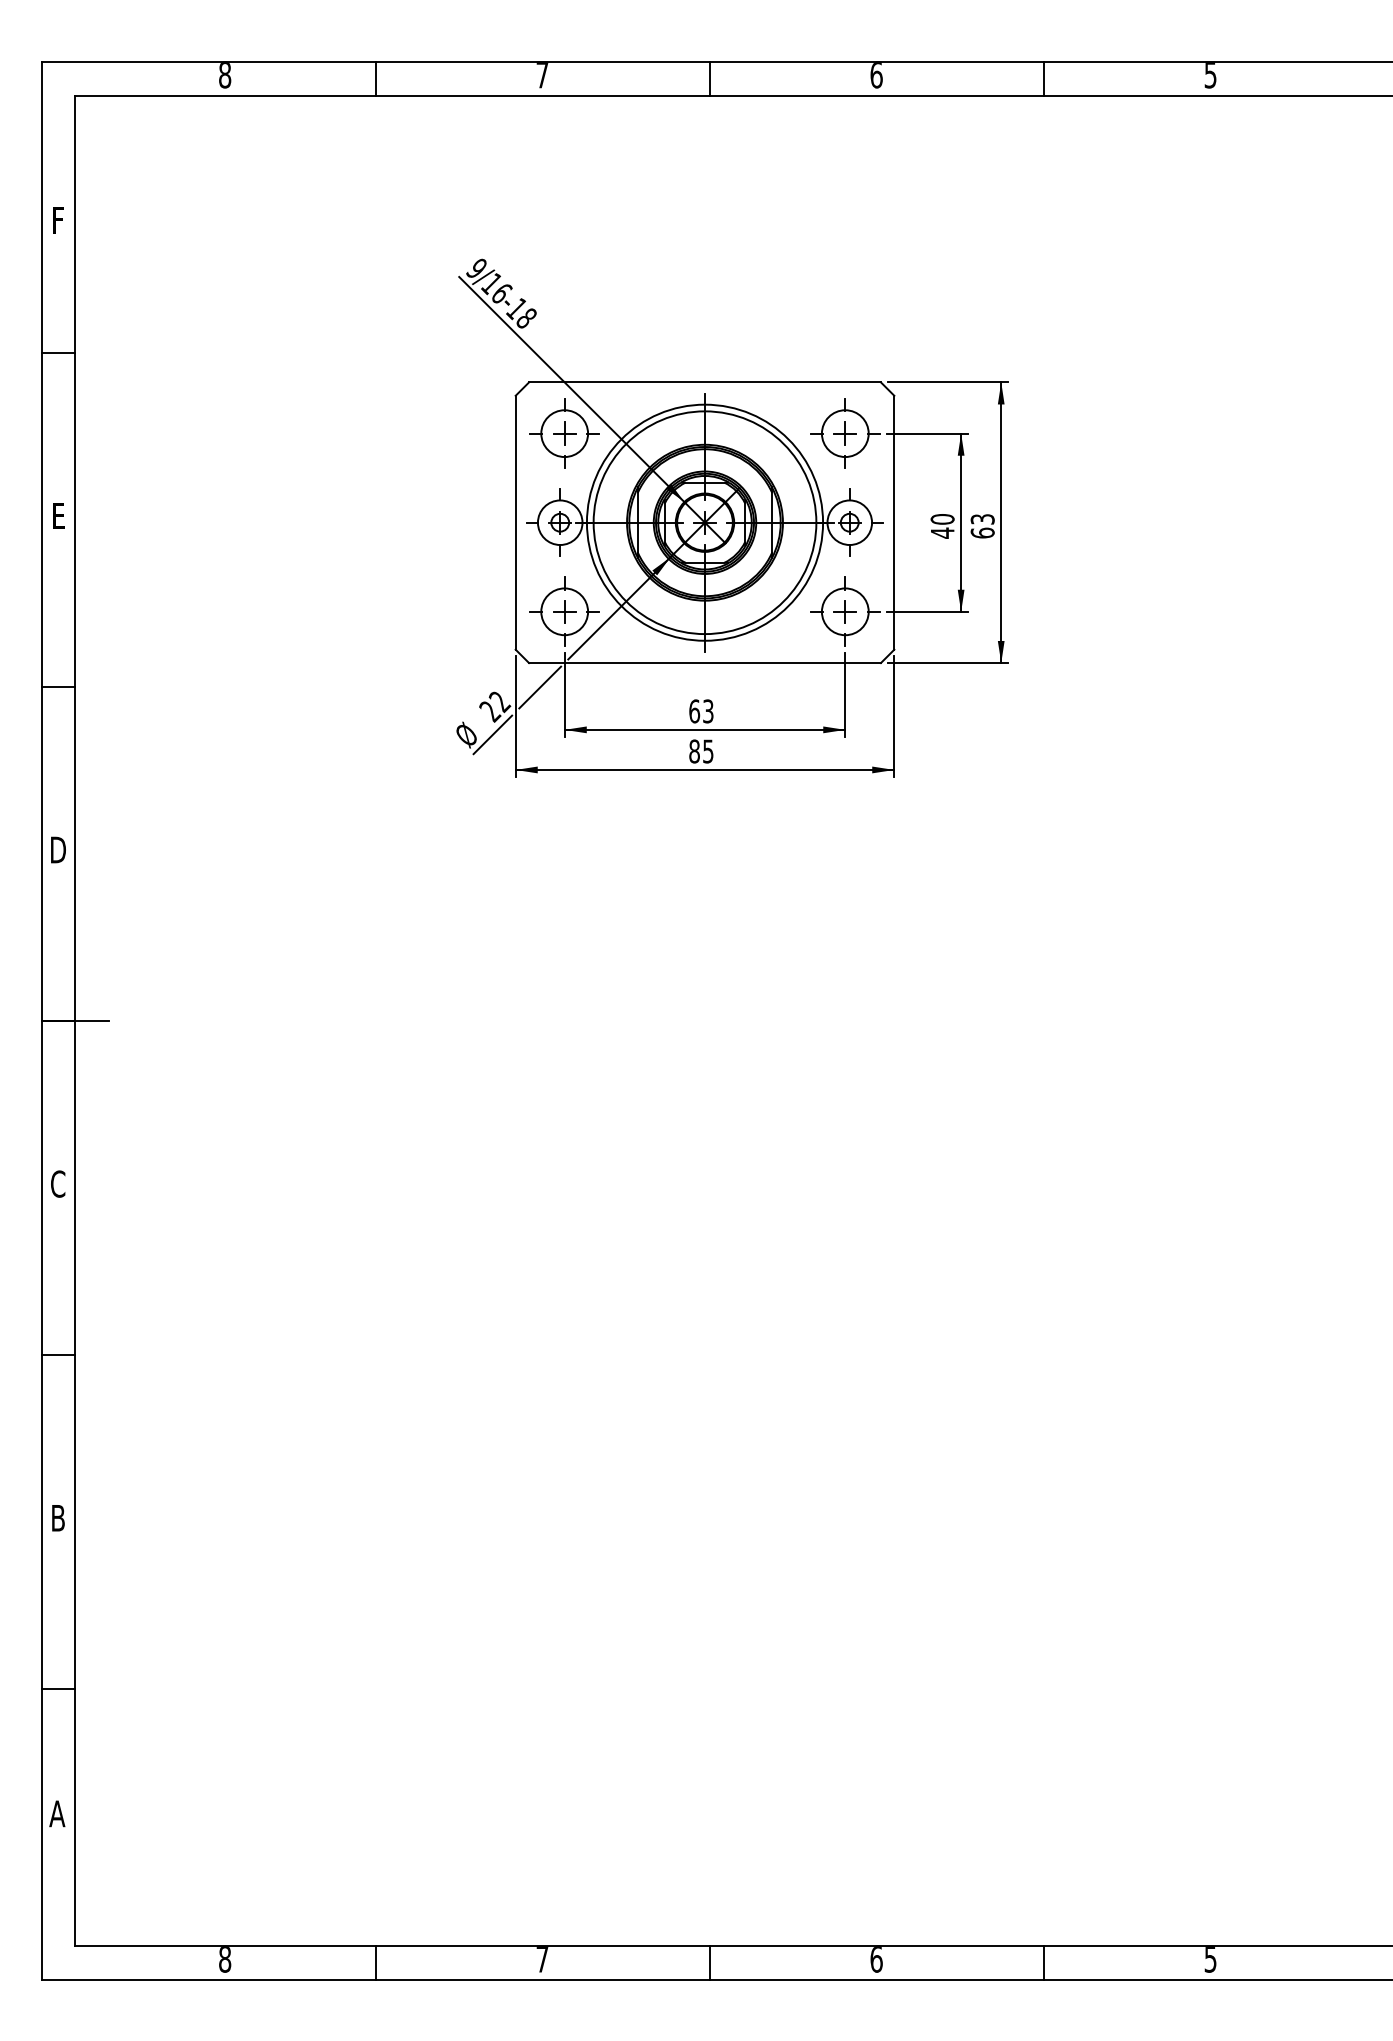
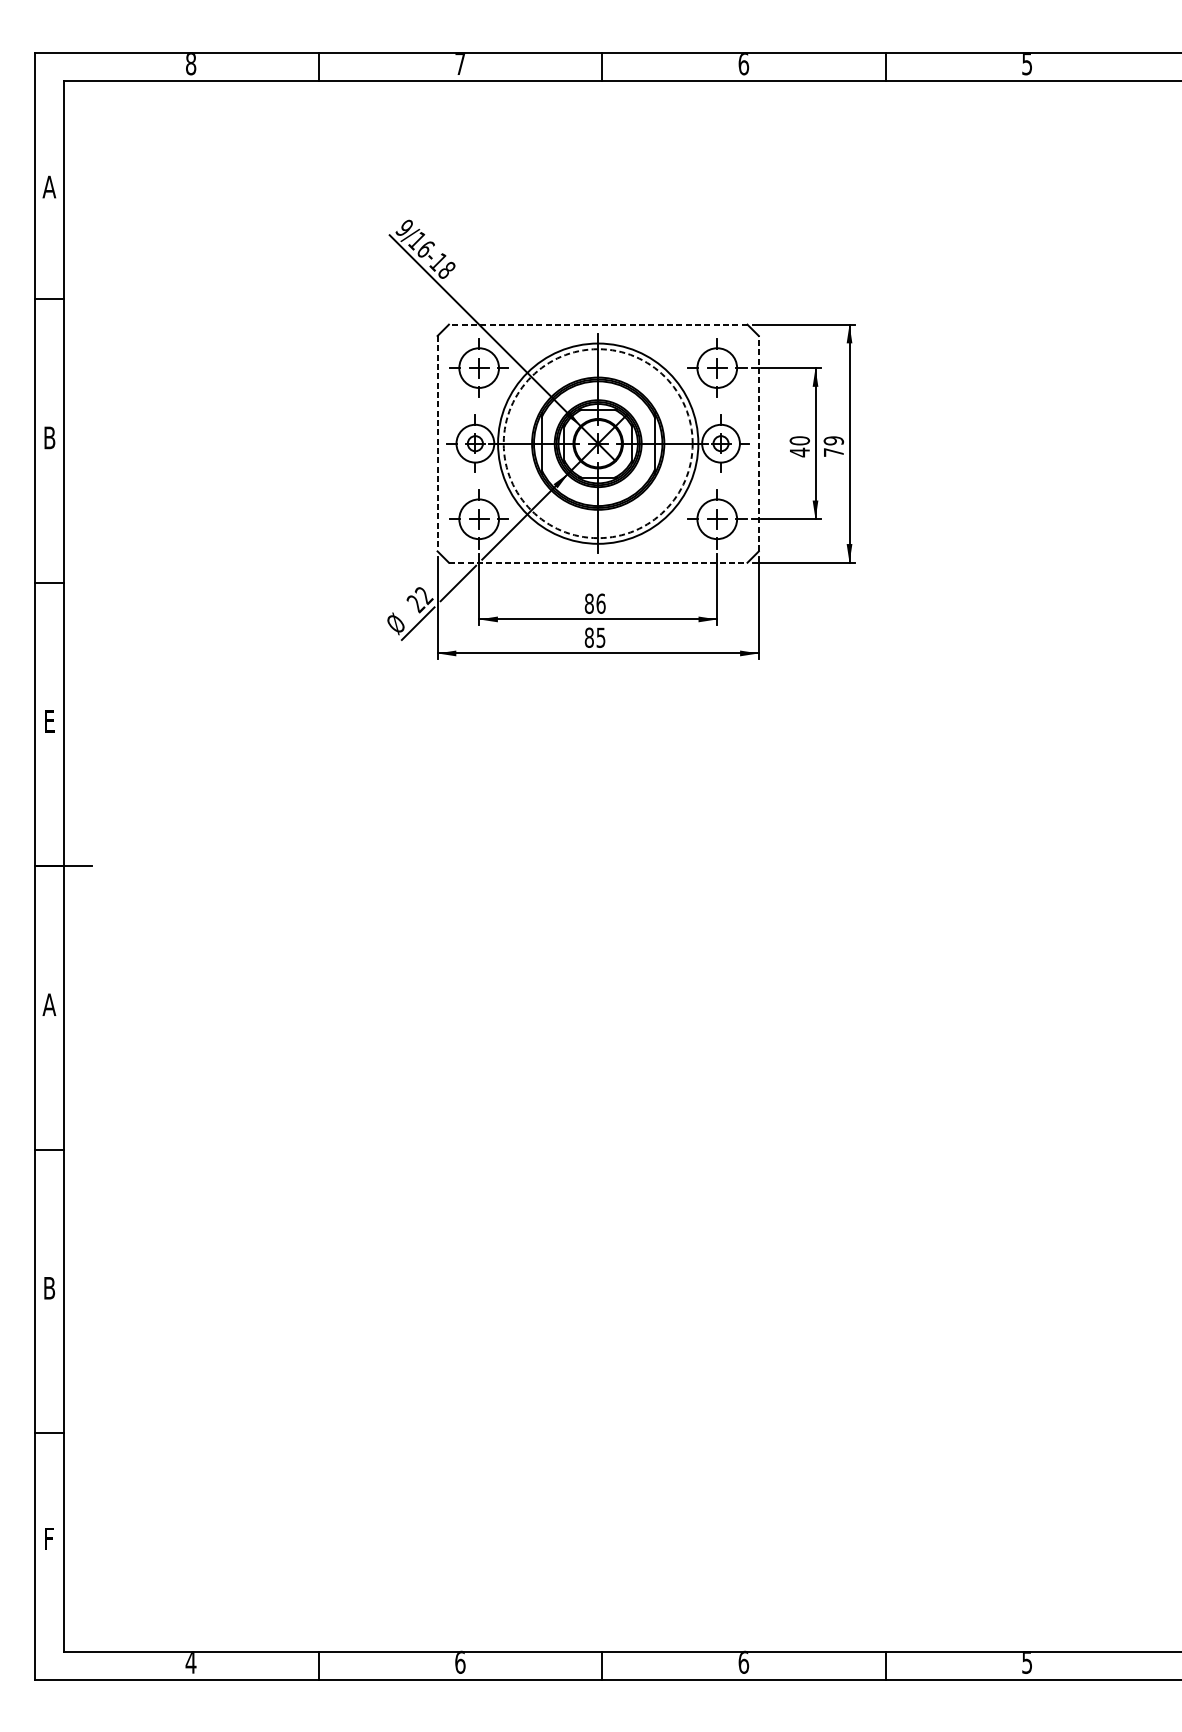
text: (58, 220) -> (49, 187), F -> A
line: (705, 382) -> (598, 324), solid -> dashed
text: (58, 515) -> (49, 437), E -> B
line: (515, 522) -> (437, 443), solid -> dashed
circle: (704, 522) -> (597, 443), solid -> dashed
line: (894, 522) -> (758, 443), solid -> dashed
text: (982, 526) -> (833, 446), 63 -> 79
line: (705, 663) -> (598, 563), solid -> dashed
text: (701, 711) -> (595, 603), 63 -> 86
text: (58, 849) -> (49, 720), D -> E
text: (58, 1183) -> (49, 1004), C -> A
text: (57, 1813) -> (48, 1538), A -> F
text: (224, 1959) -> (190, 1662), 8 -> 4
text: (542, 1959) -> (460, 1662), 7 -> 6

